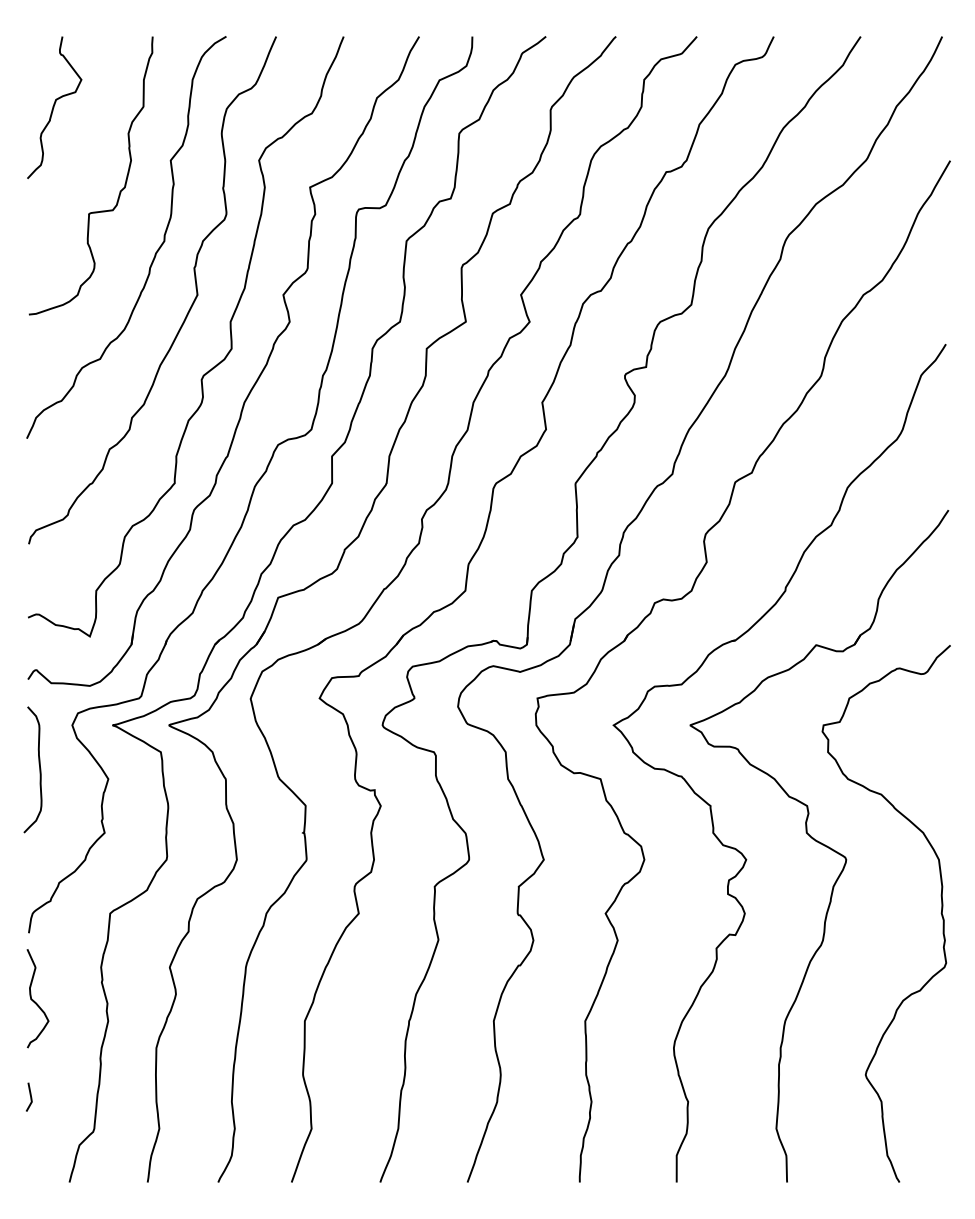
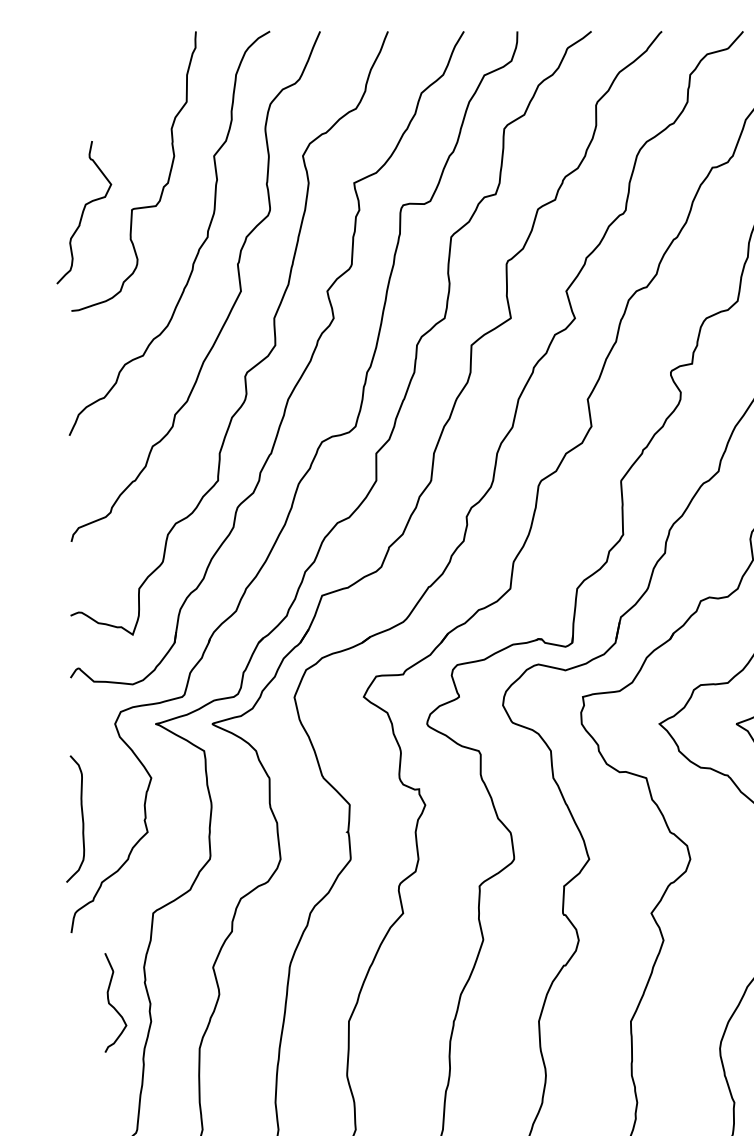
curve: (54, 107) -> (84, 212), moved
curve: (39, 769) -> (82, 818), moved
curve: (34, 1000) -> (112, 1004), moved
line: (30, 1096) -> (73, 1097), removed

